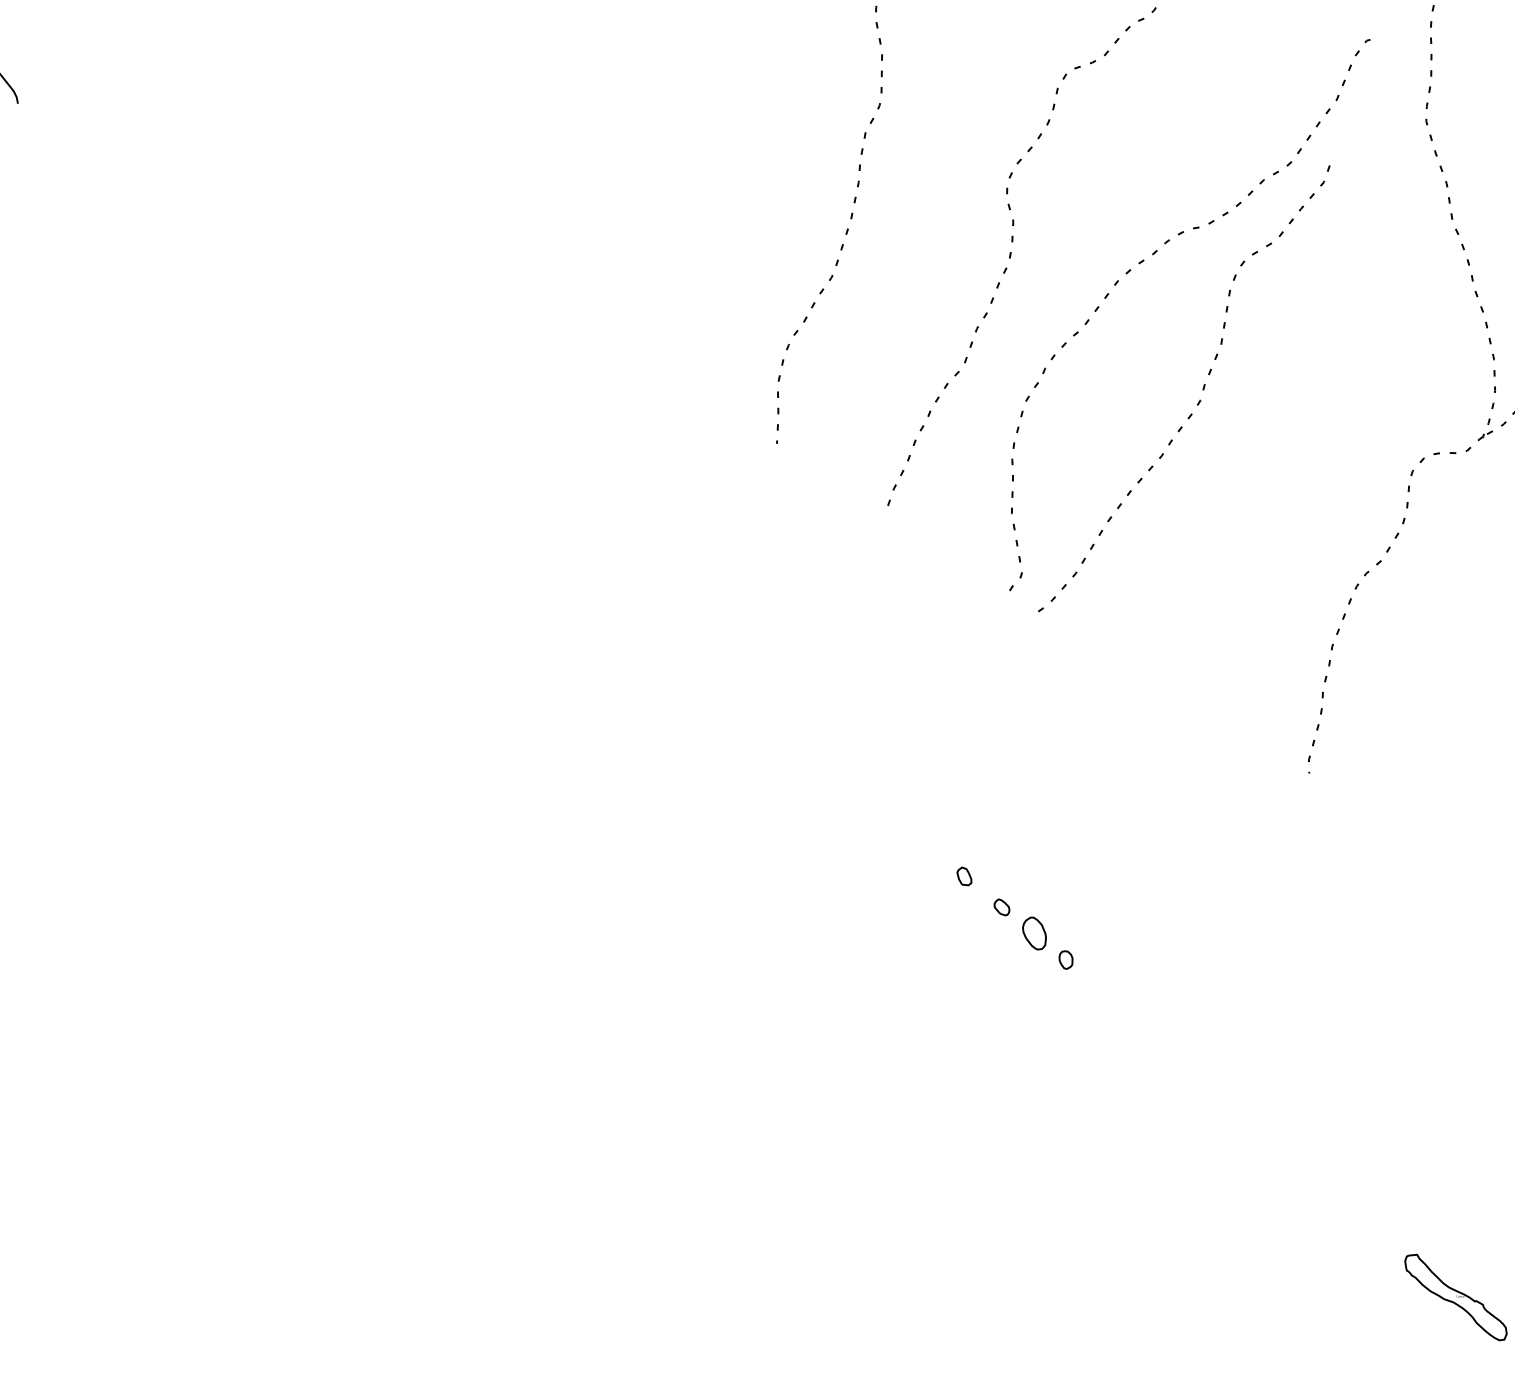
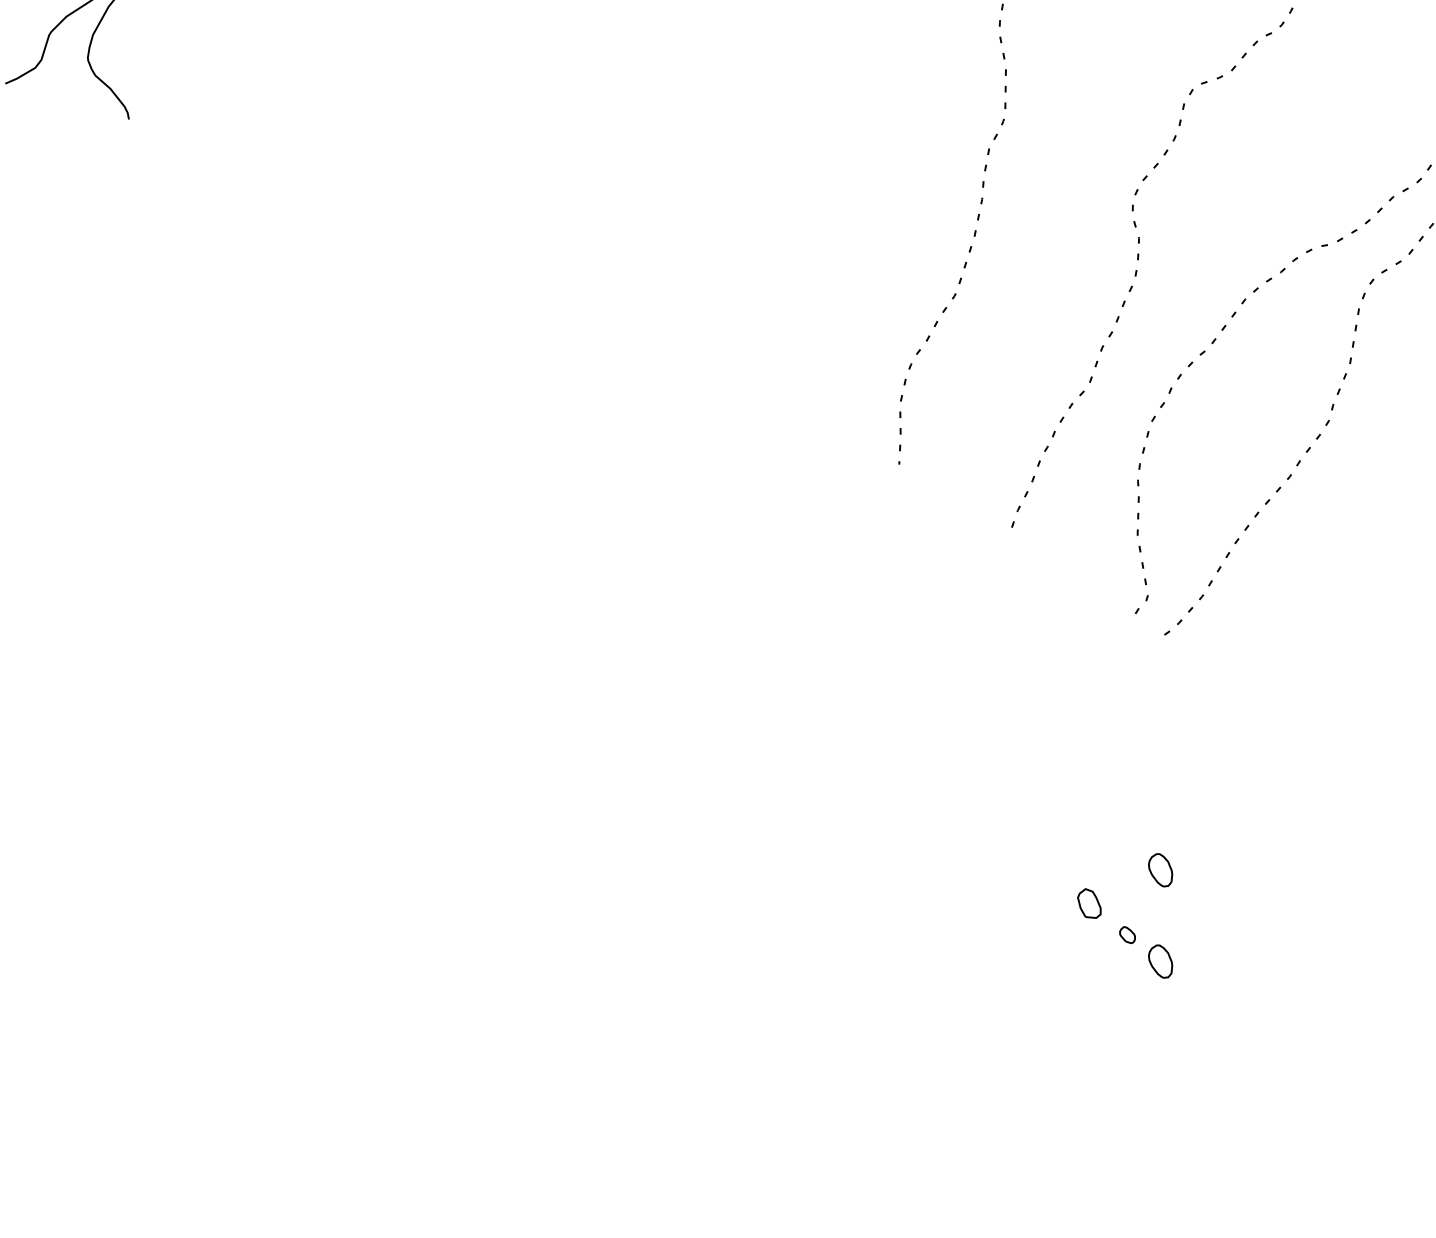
part: (1034, 843) -> (1160, 870), added
part: (964, 876) -> (1089, 903), size x1.6
part: (1065, 959) -> (1192, 987), removed

